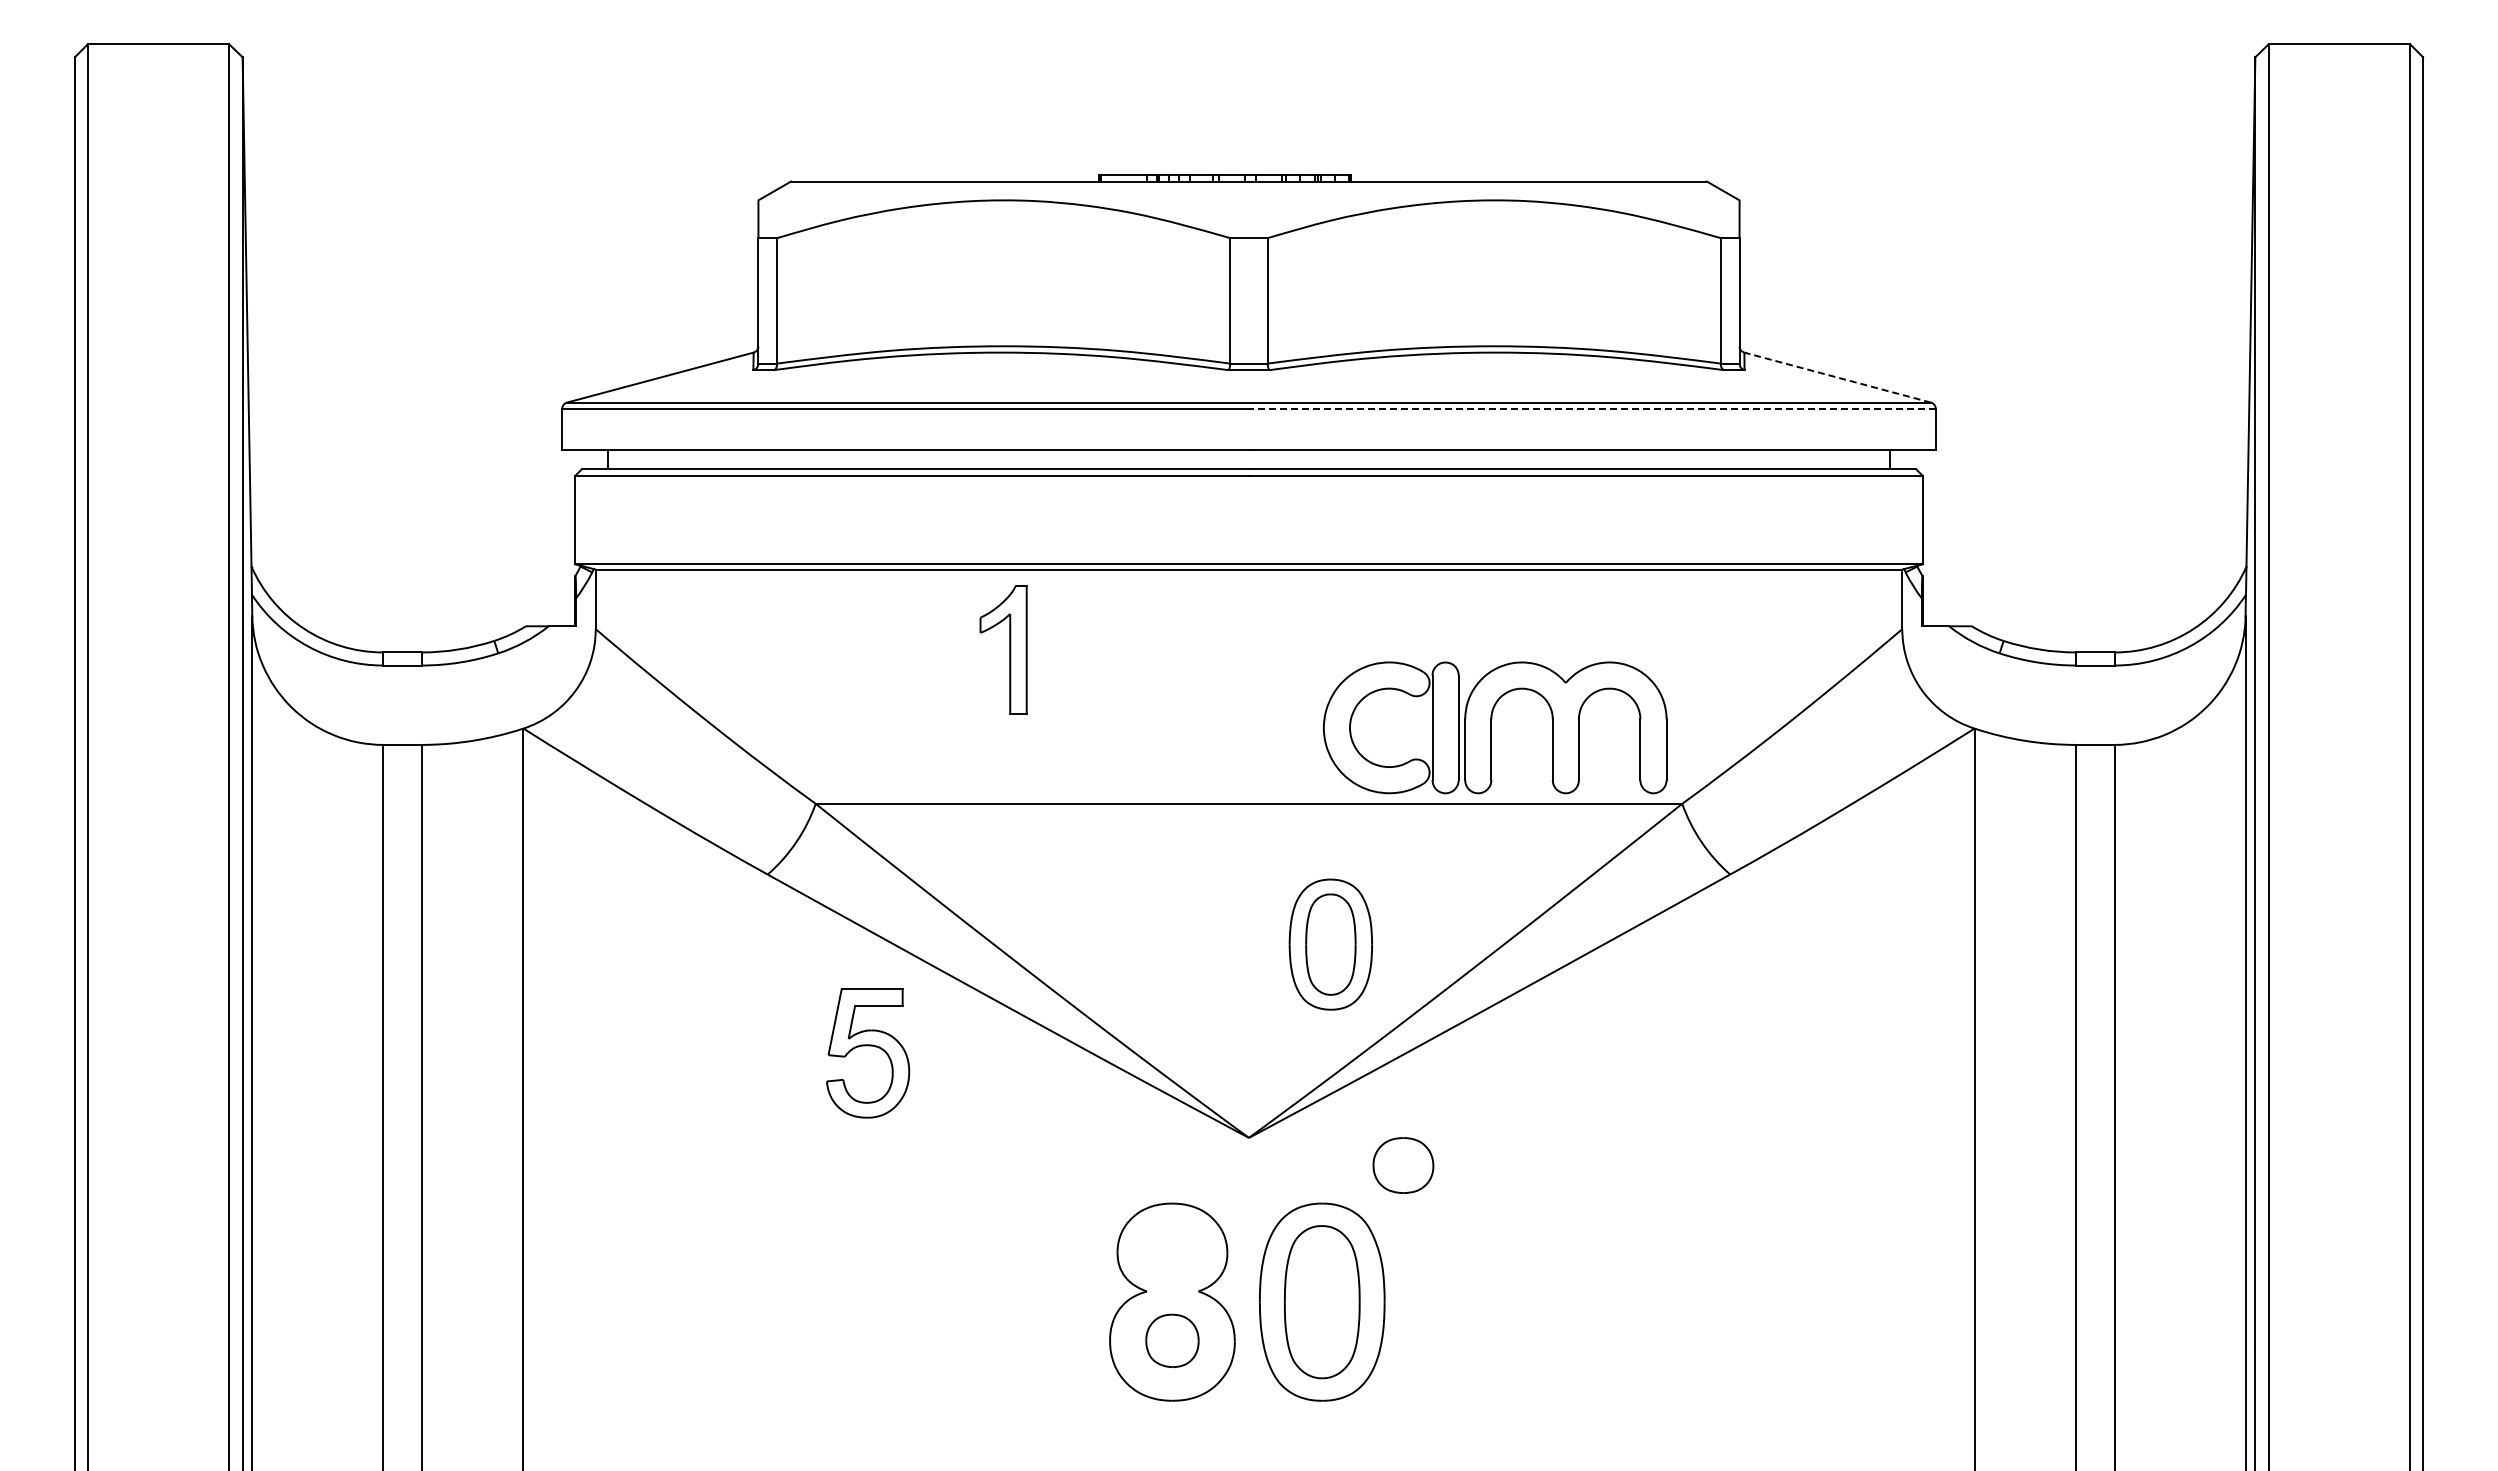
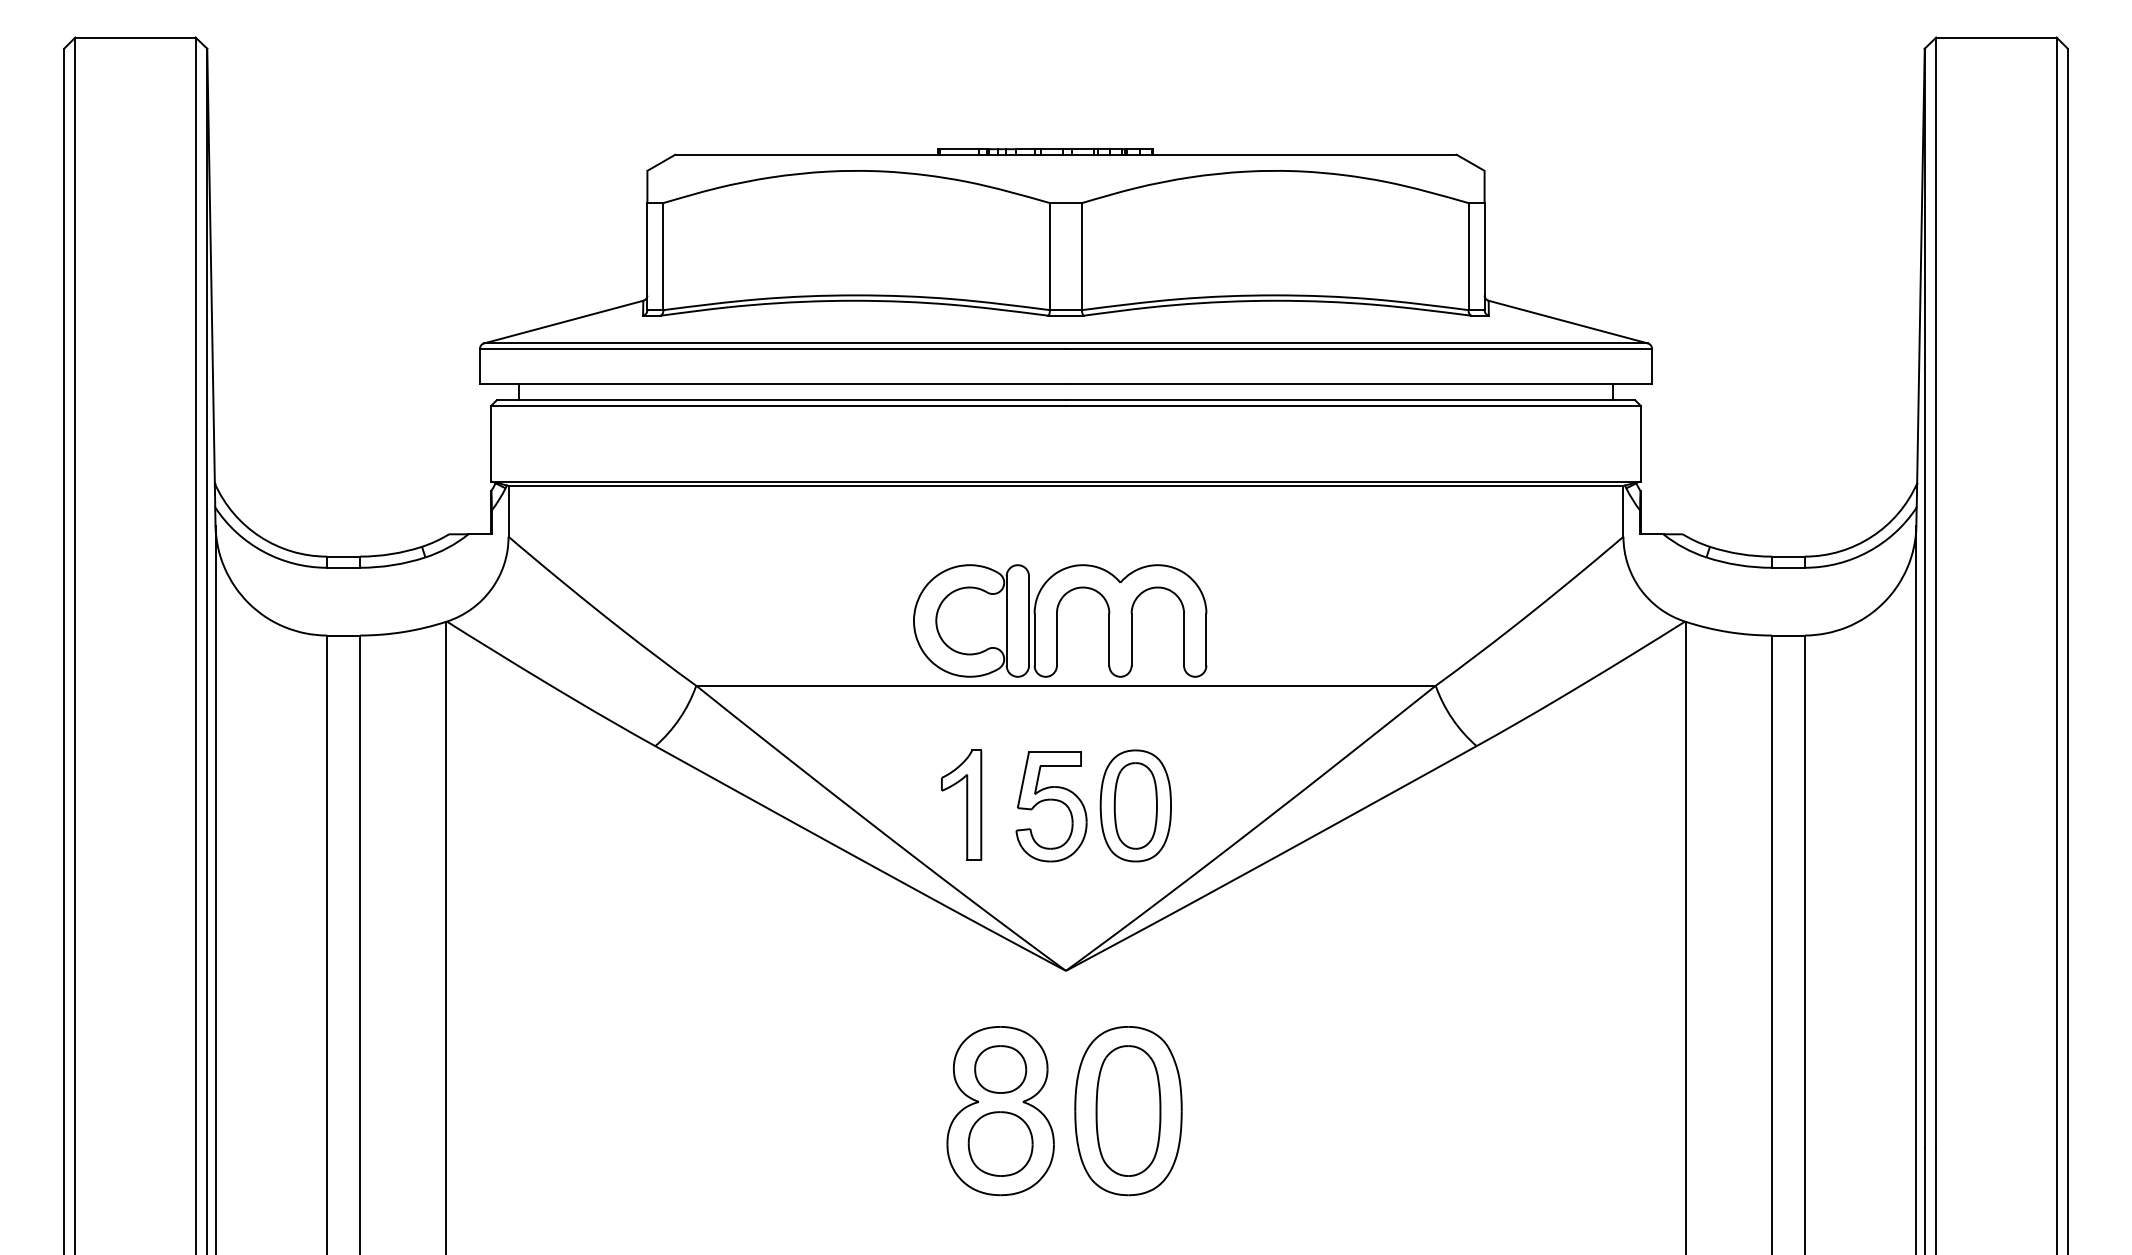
line: (1837, 377) -> (1568, 322), dashed -> solid
line: (1591, 408) -> (1358, 348), dashed -> solid
part: (1003, 649) -> (961, 804), moved
part: (1495, 727) -> (1060, 620), moved
part: (868, 1046) -> (1051, 800), moved
part: (1403, 1165) -> (1000, 1069), moved
part: (1172, 1340) -> (1000, 1143), size x1.43

